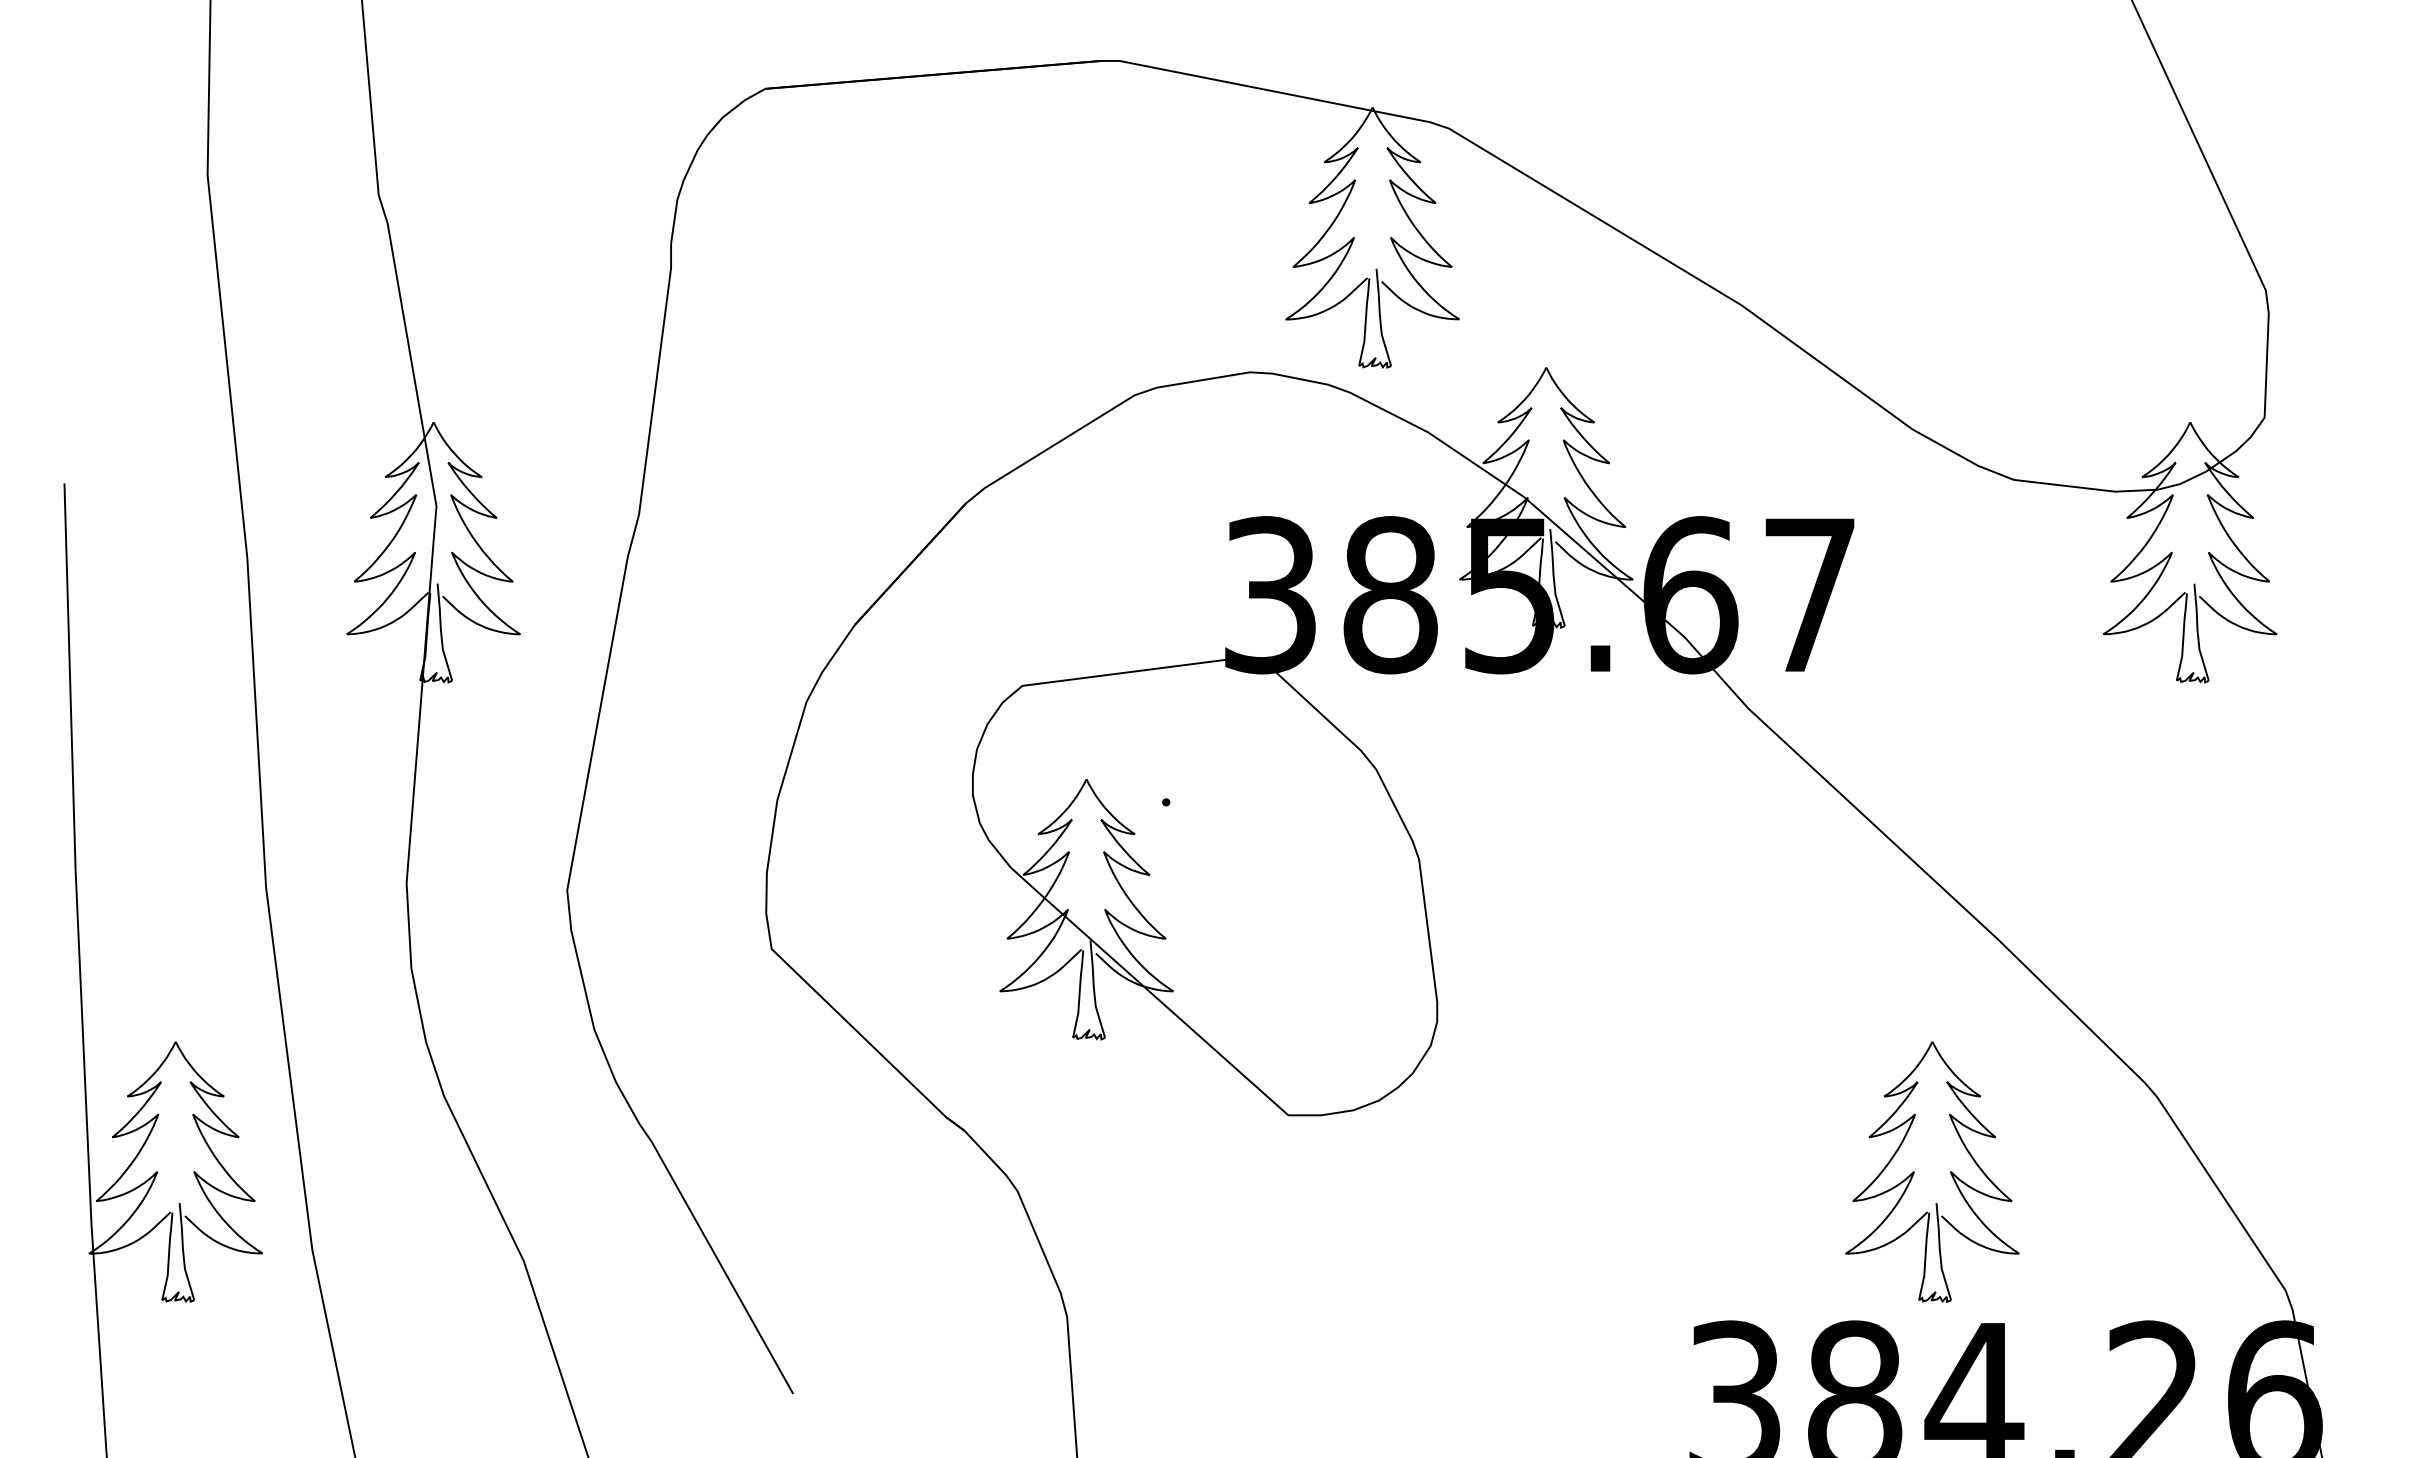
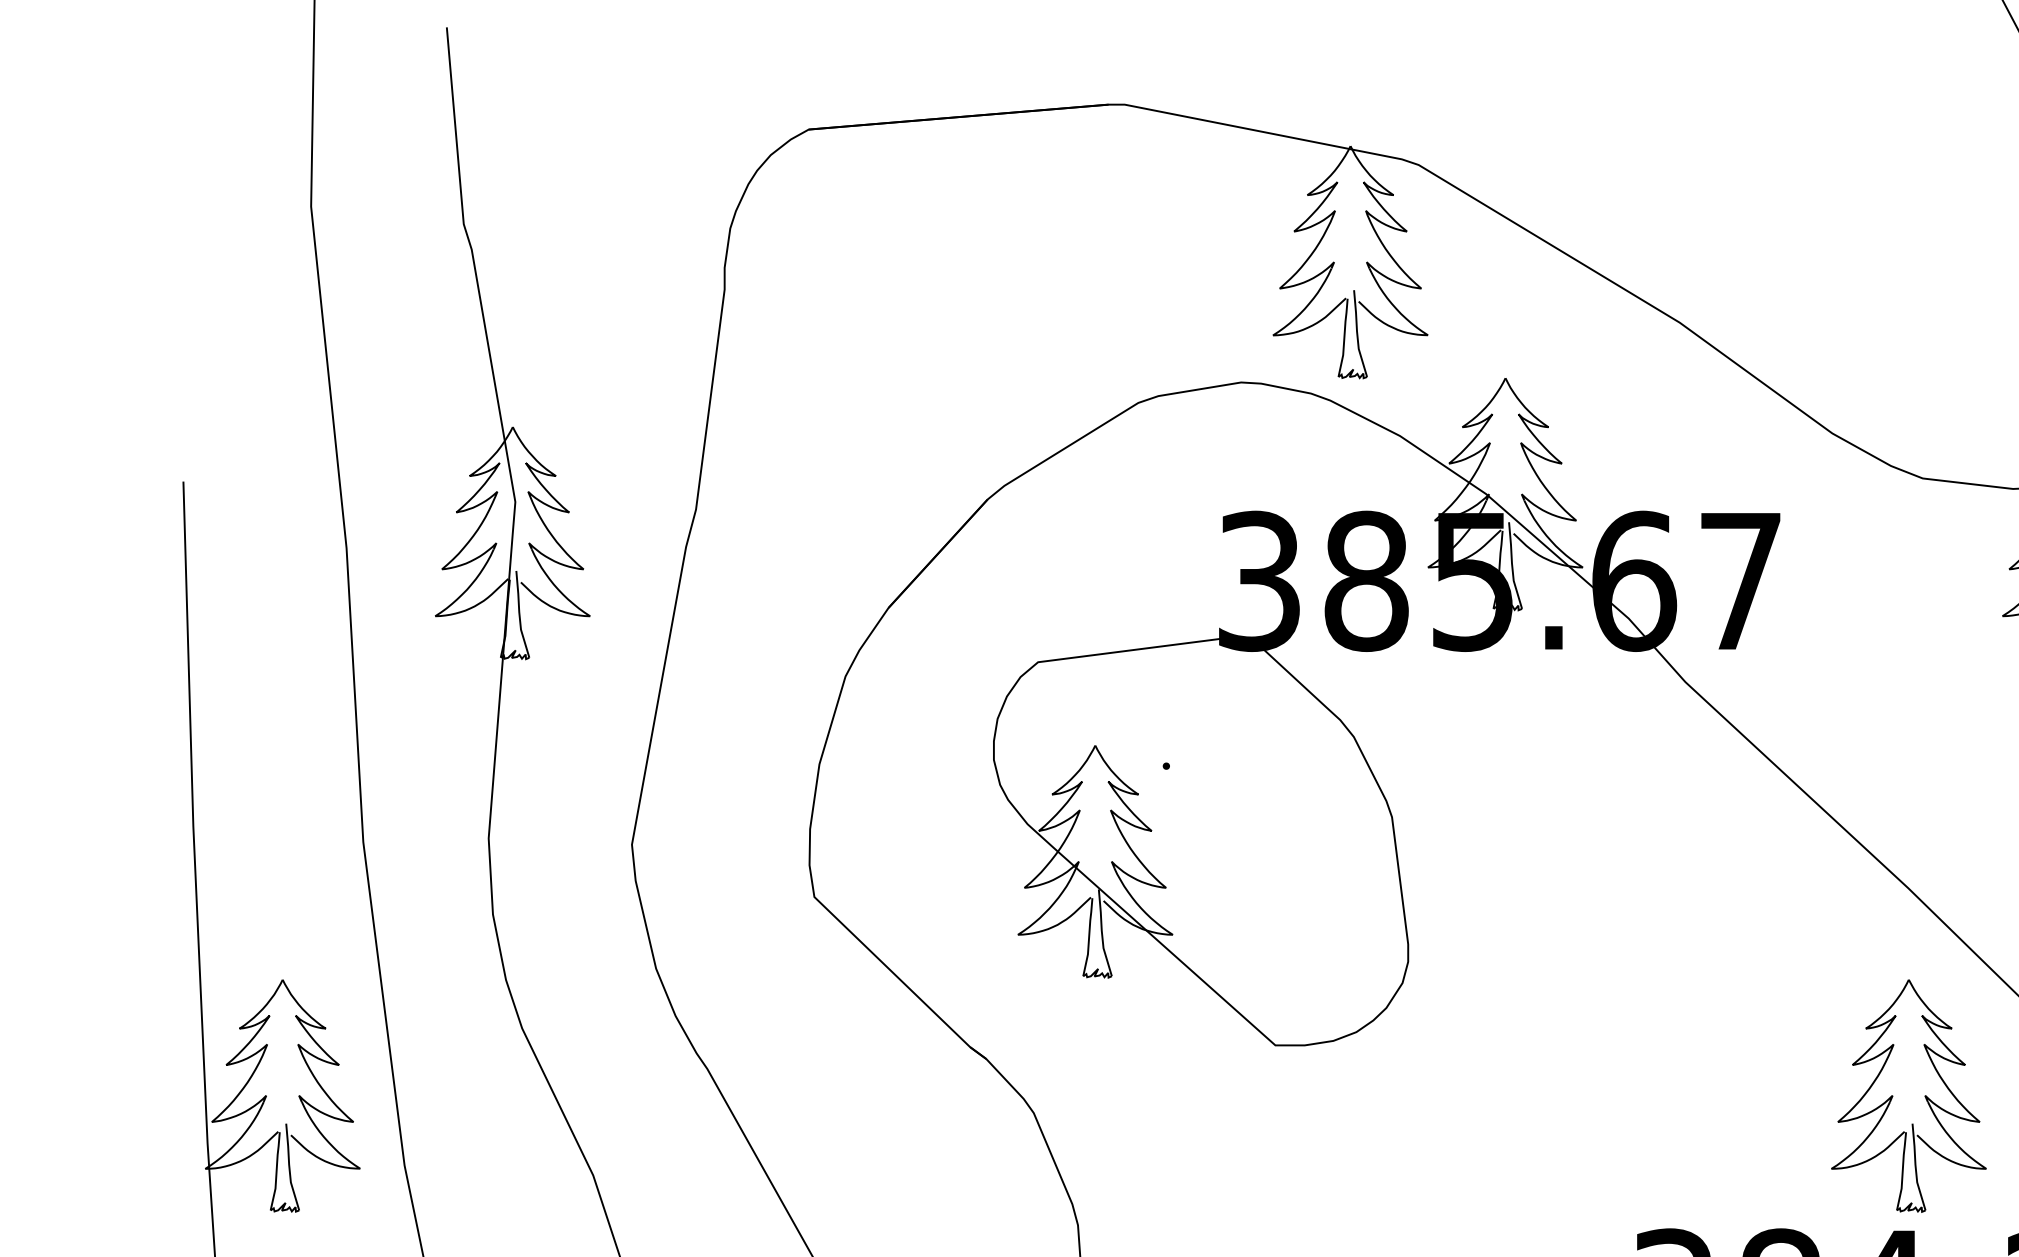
part: (1914, 1171) -> (1892, 1095), moved

